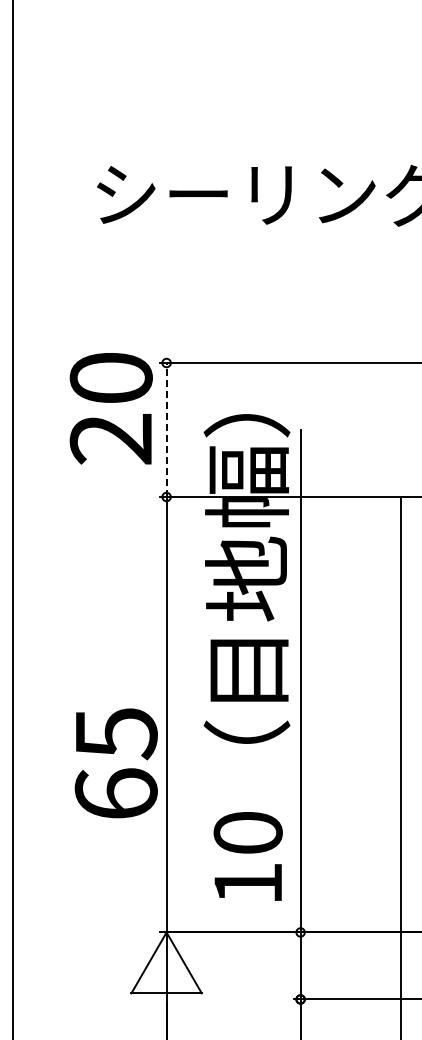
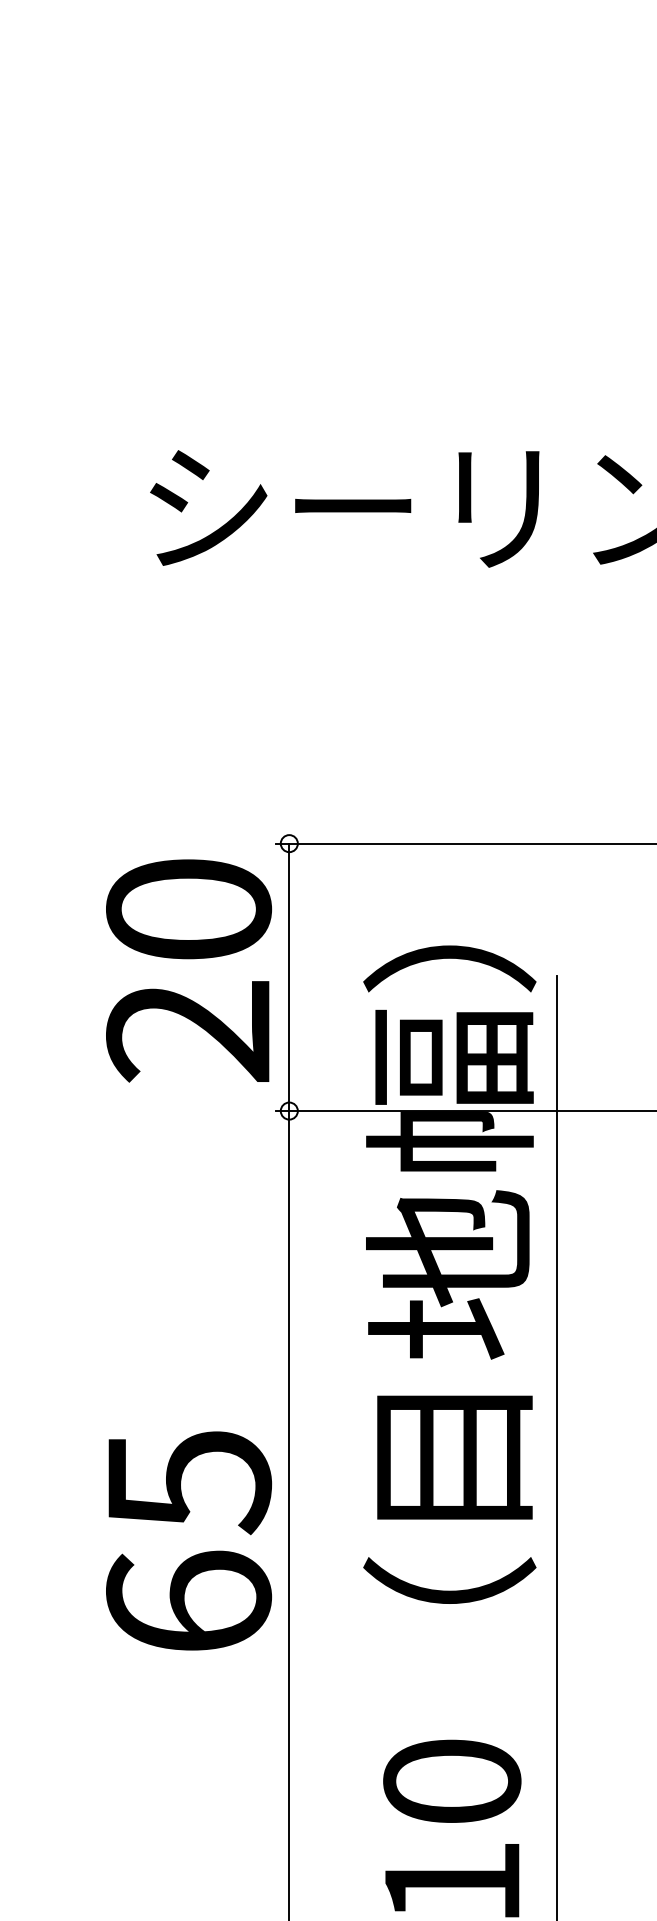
text: (110, 408) -> (187, 970), moved
line: (166, 430) -> (289, 978), dashed -> solid
text: (115, 763) -> (187, 1541), moved

